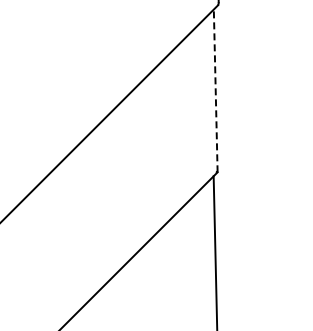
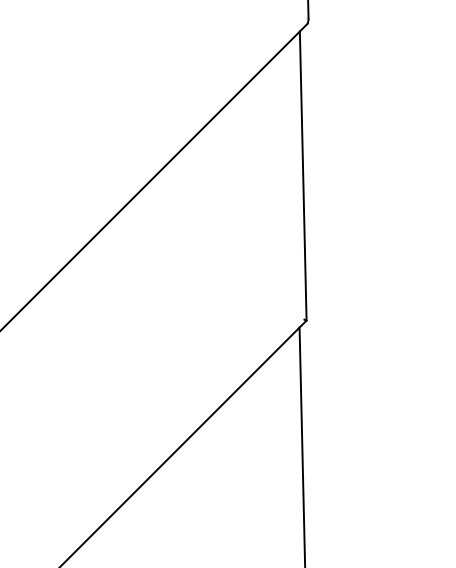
line: (215, 90) -> (302, 175), dashed -> solid

